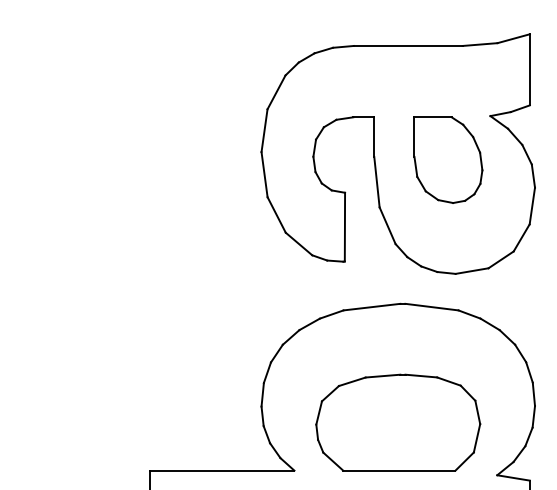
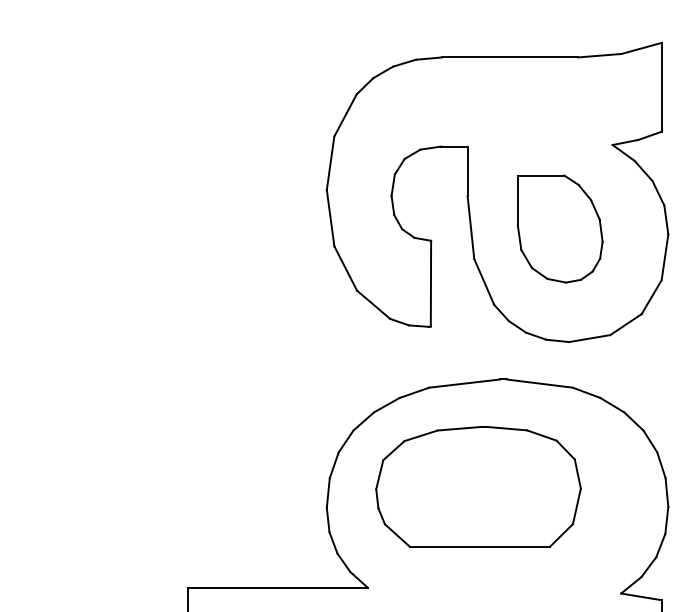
part: (447, 159) -> (559, 228), moved
part: (398, 422) -> (478, 486), moved

